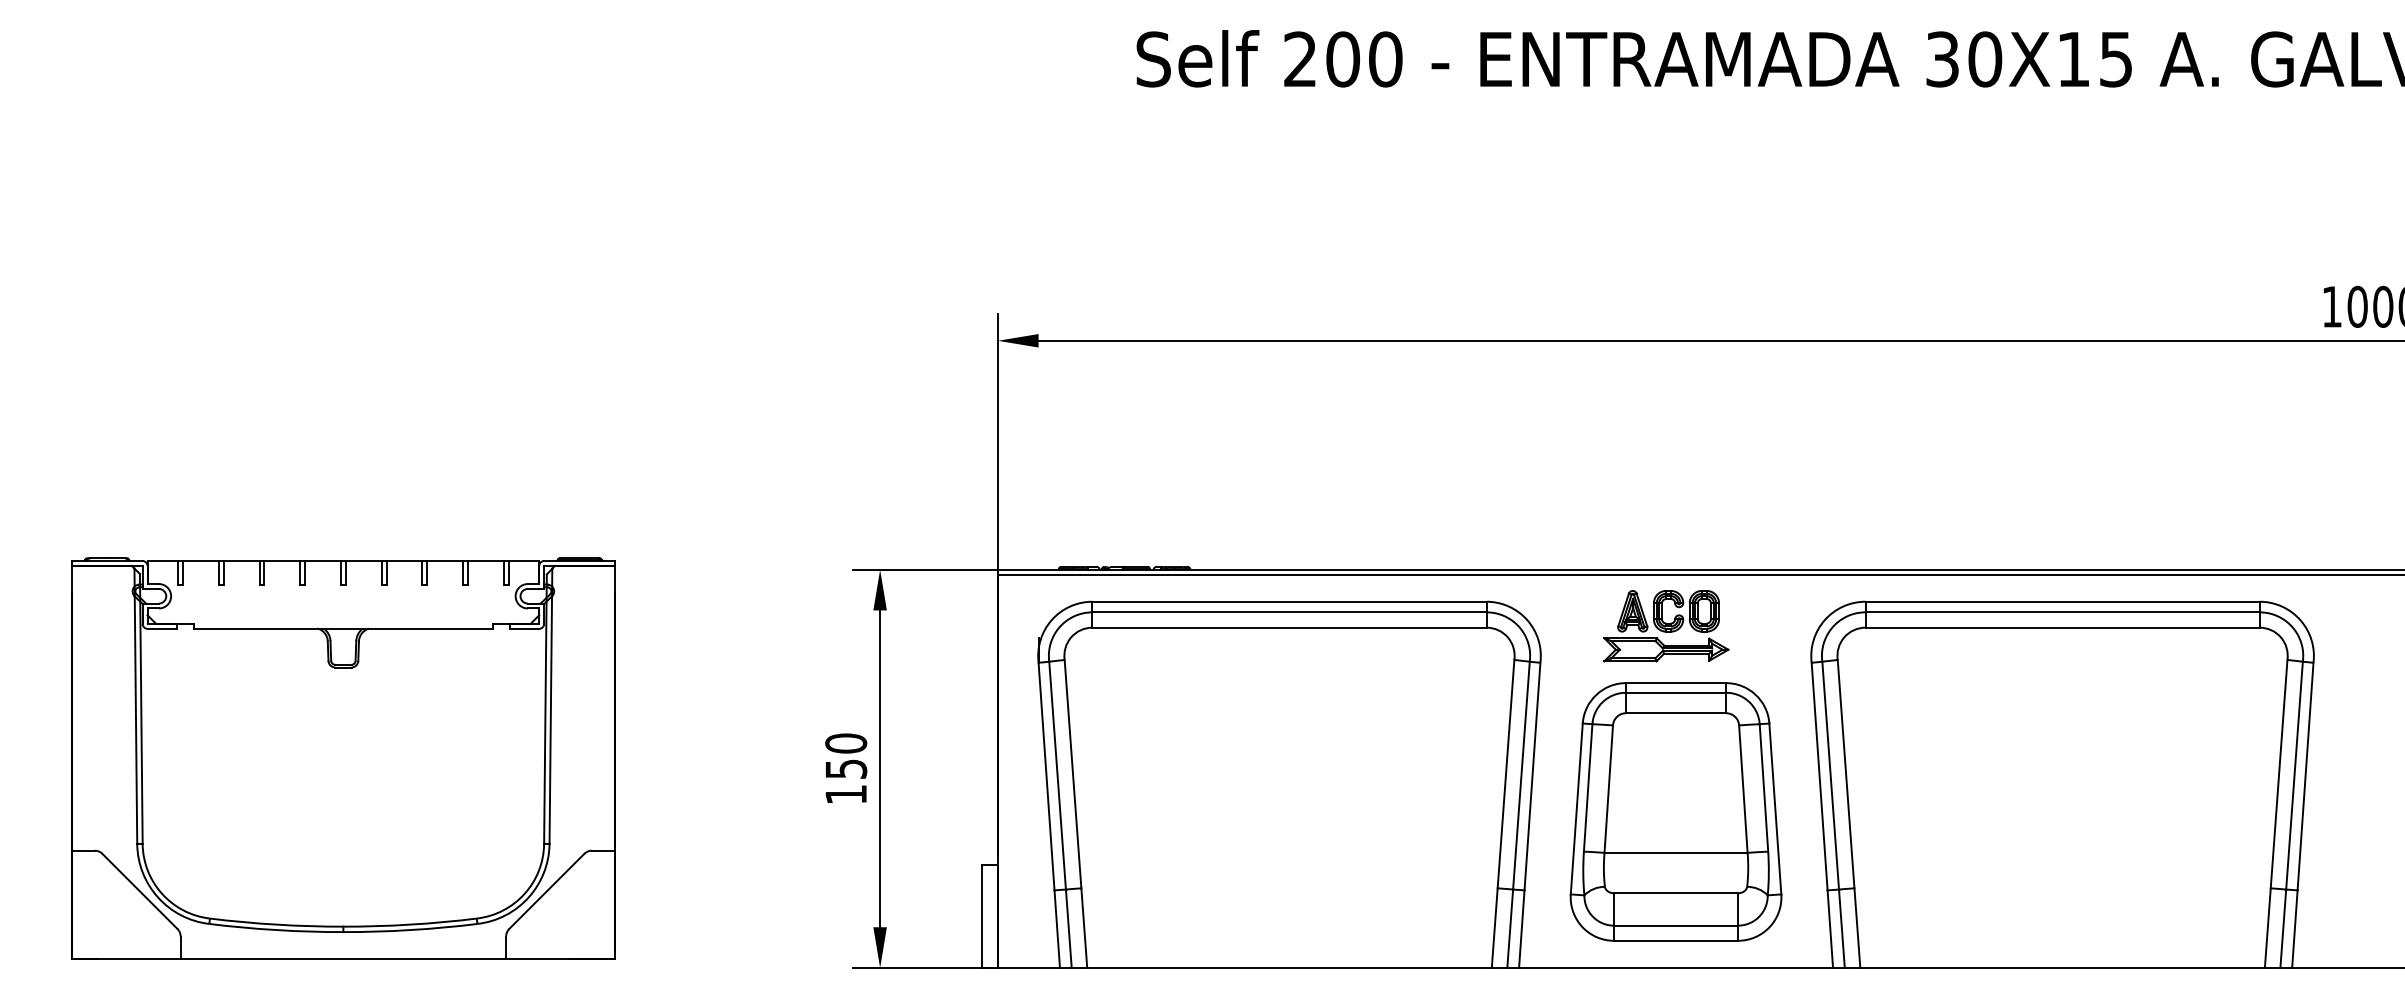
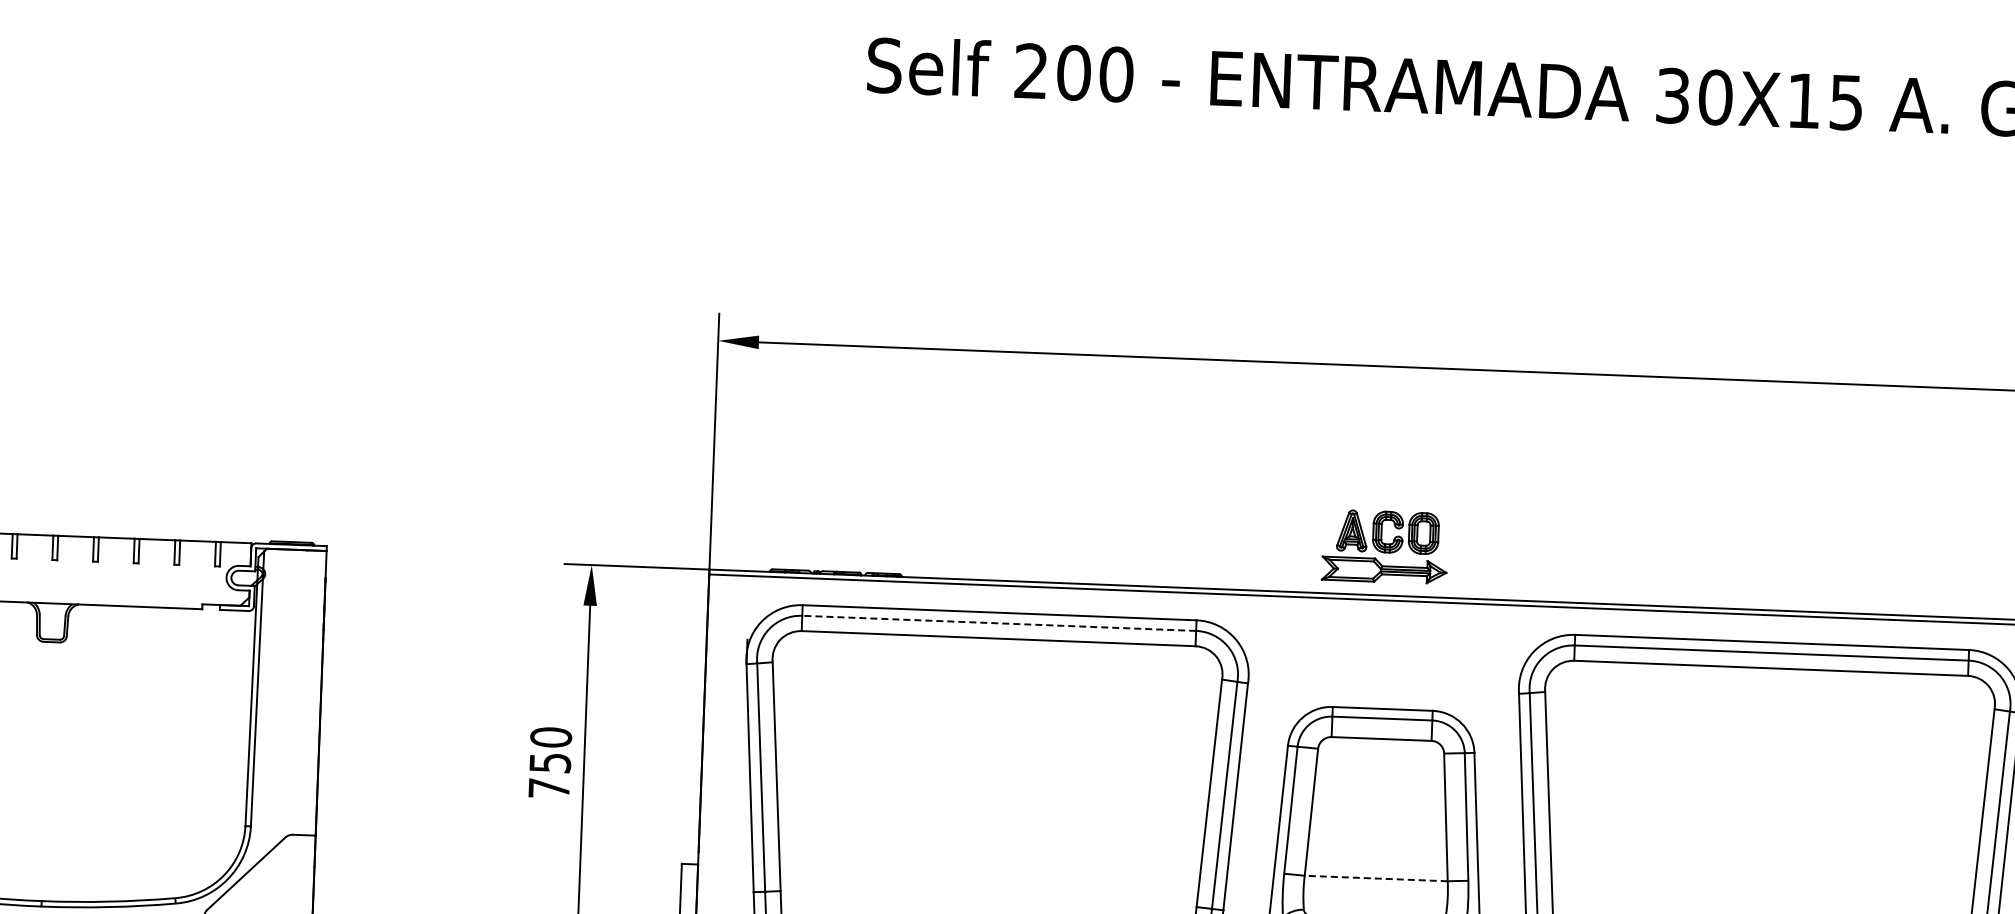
line: (1289, 612) -> (999, 623), solid -> dashed
part: (1666, 626) -> (1385, 547), moved
text: (845, 794) -> (548, 788), 150 -> 750
line: (1676, 852) -> (1376, 878), solid -> dashed

